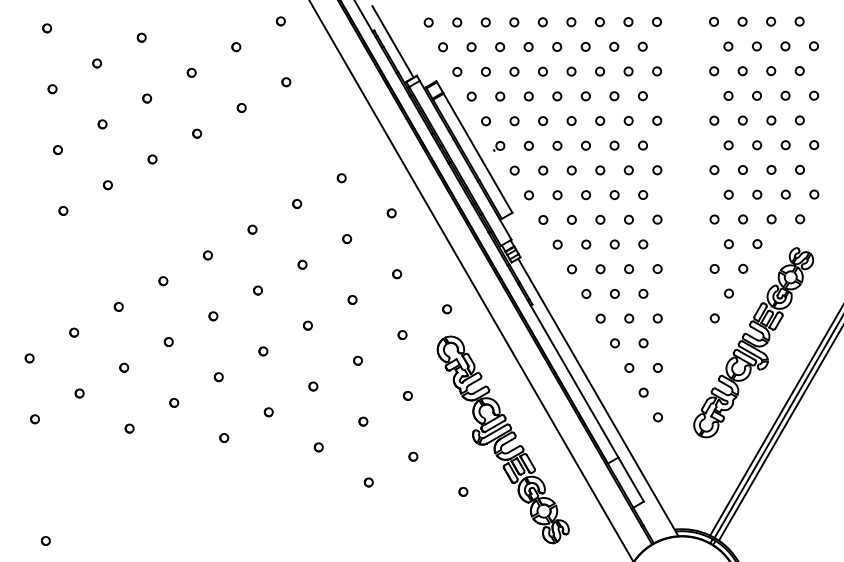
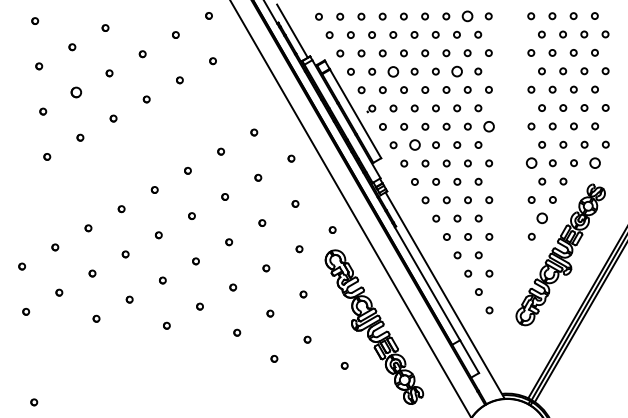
circle: (628, 22) -> (467, 16), size x1.6
circle: (528, 96) -> (393, 71), size x1.6
circle: (613, 96) -> (456, 71), size x1.6
part: (102, 124) -> (76, 92), size x1.6
circle: (656, 170) -> (488, 126), size x1.6
circle: (557, 195) -> (414, 145), size x1.6
circle: (800, 218) -> (595, 162), size x1.6
circle: (714, 219) -> (531, 163), size x1.6
circle: (729, 293) -> (542, 218), size x1.6

